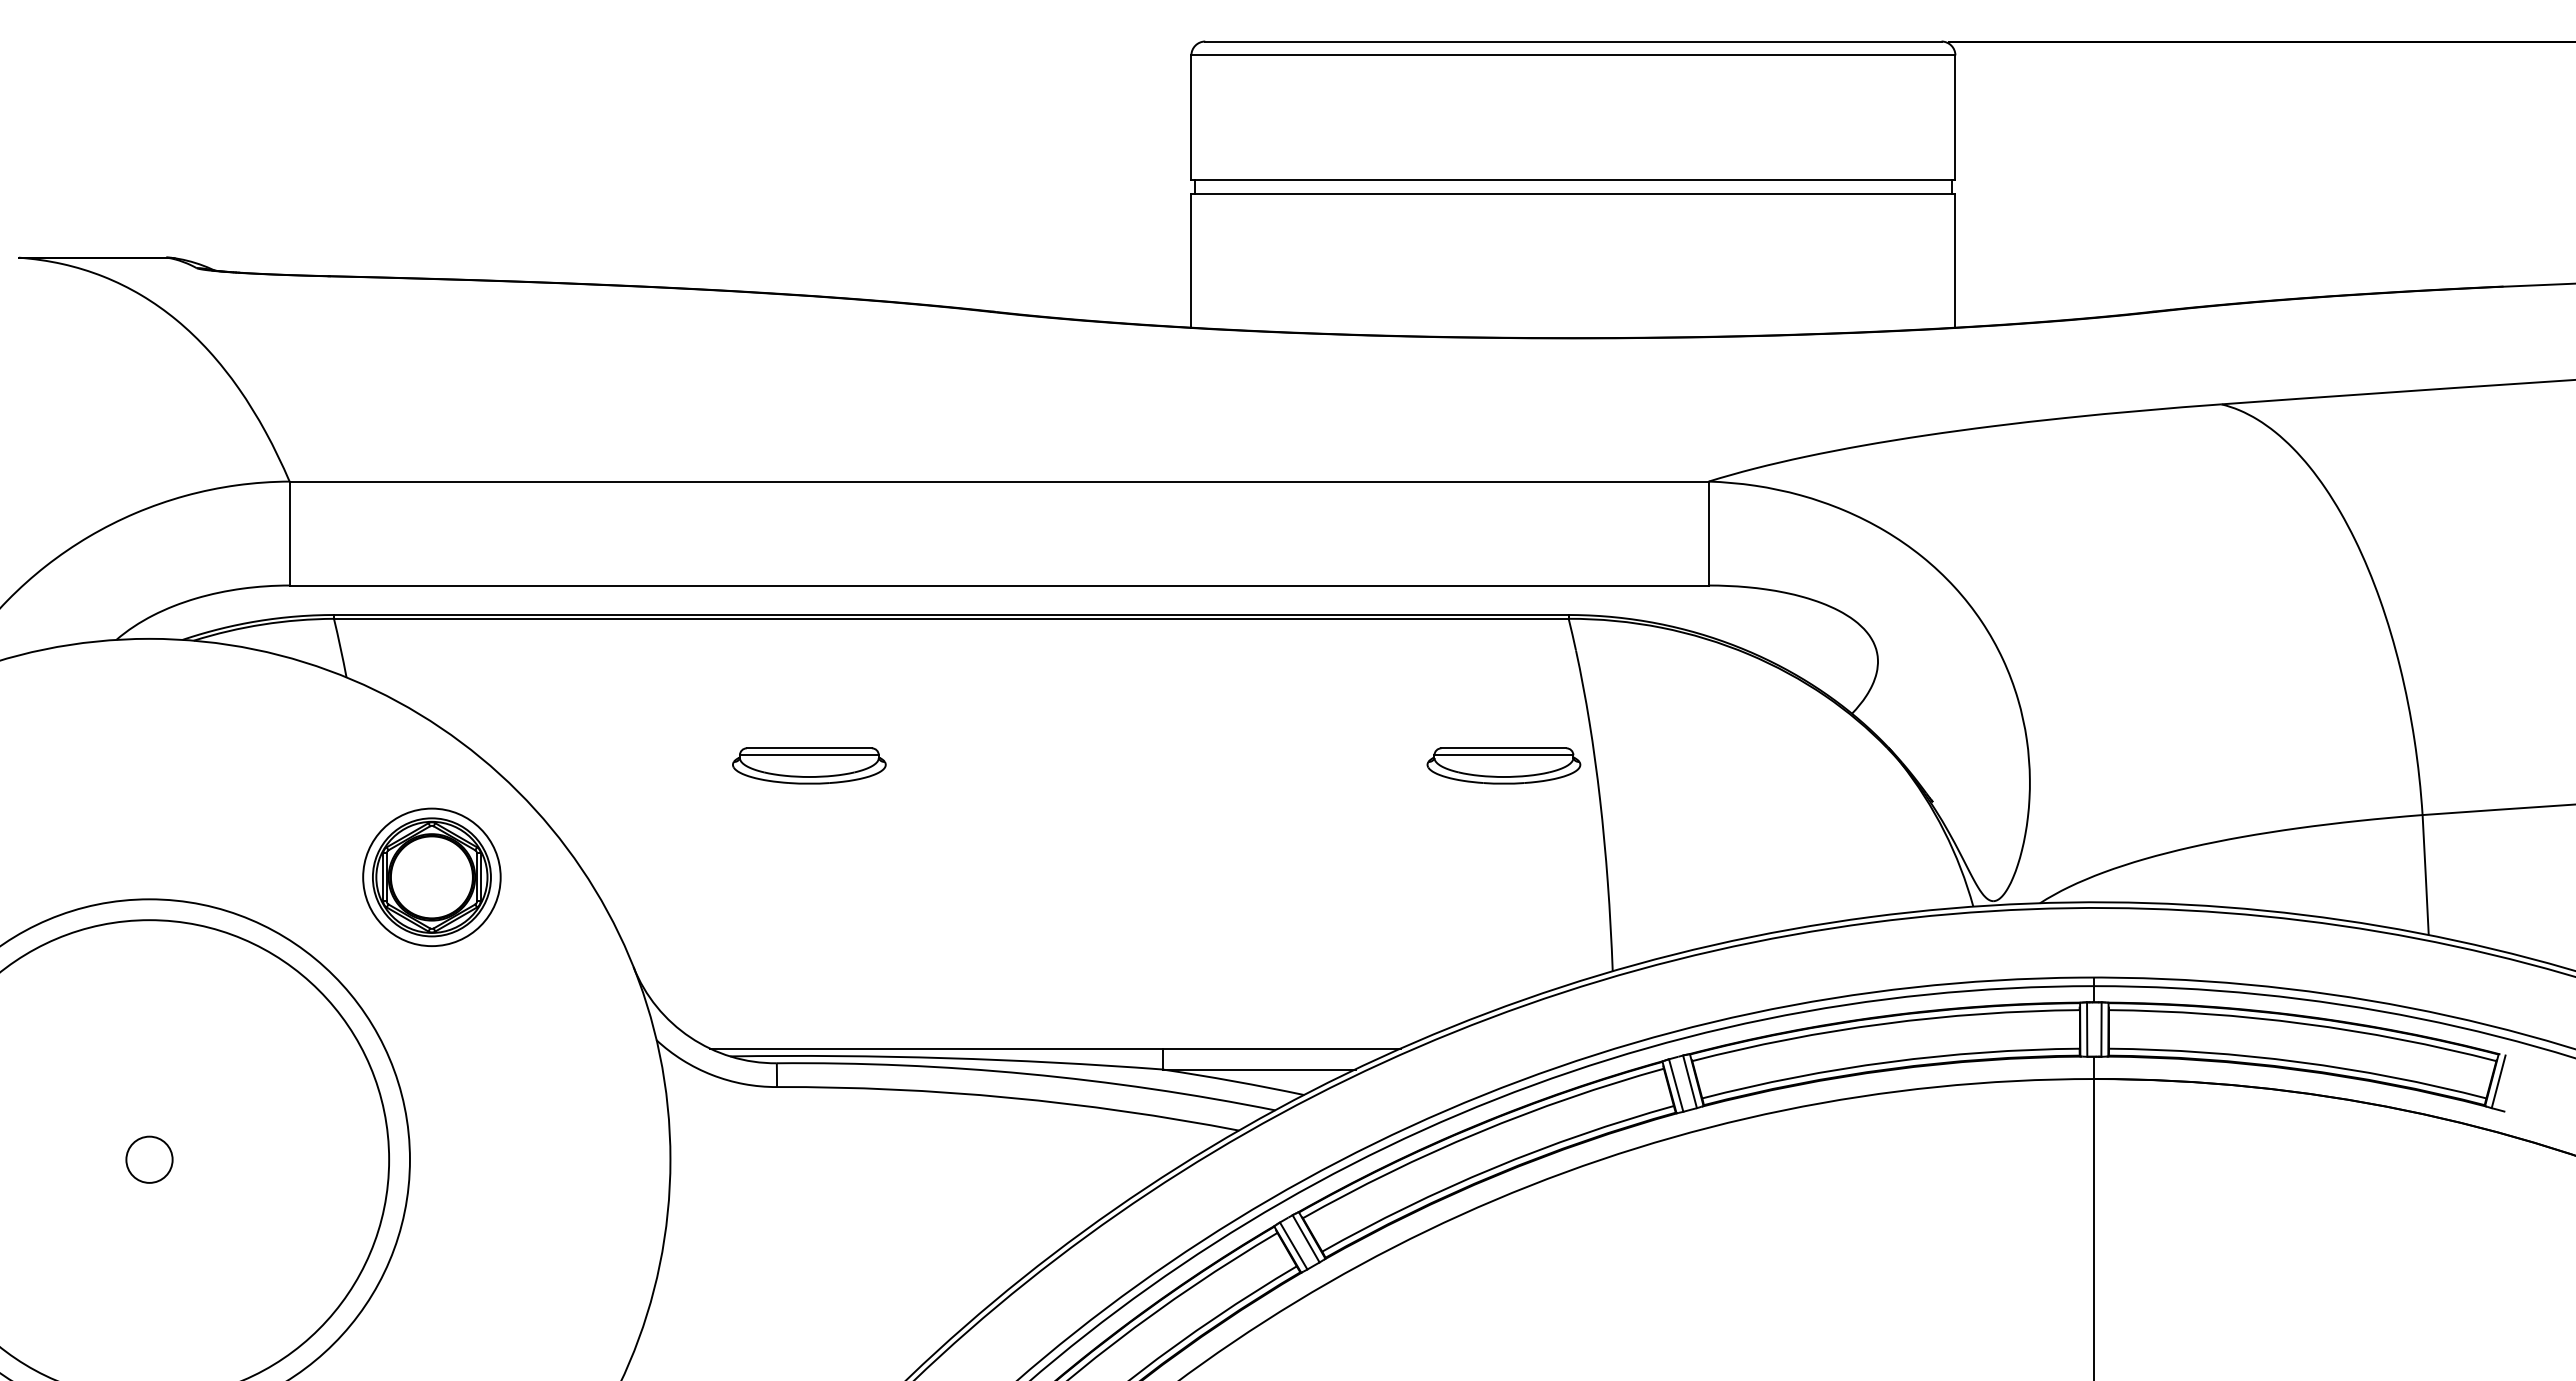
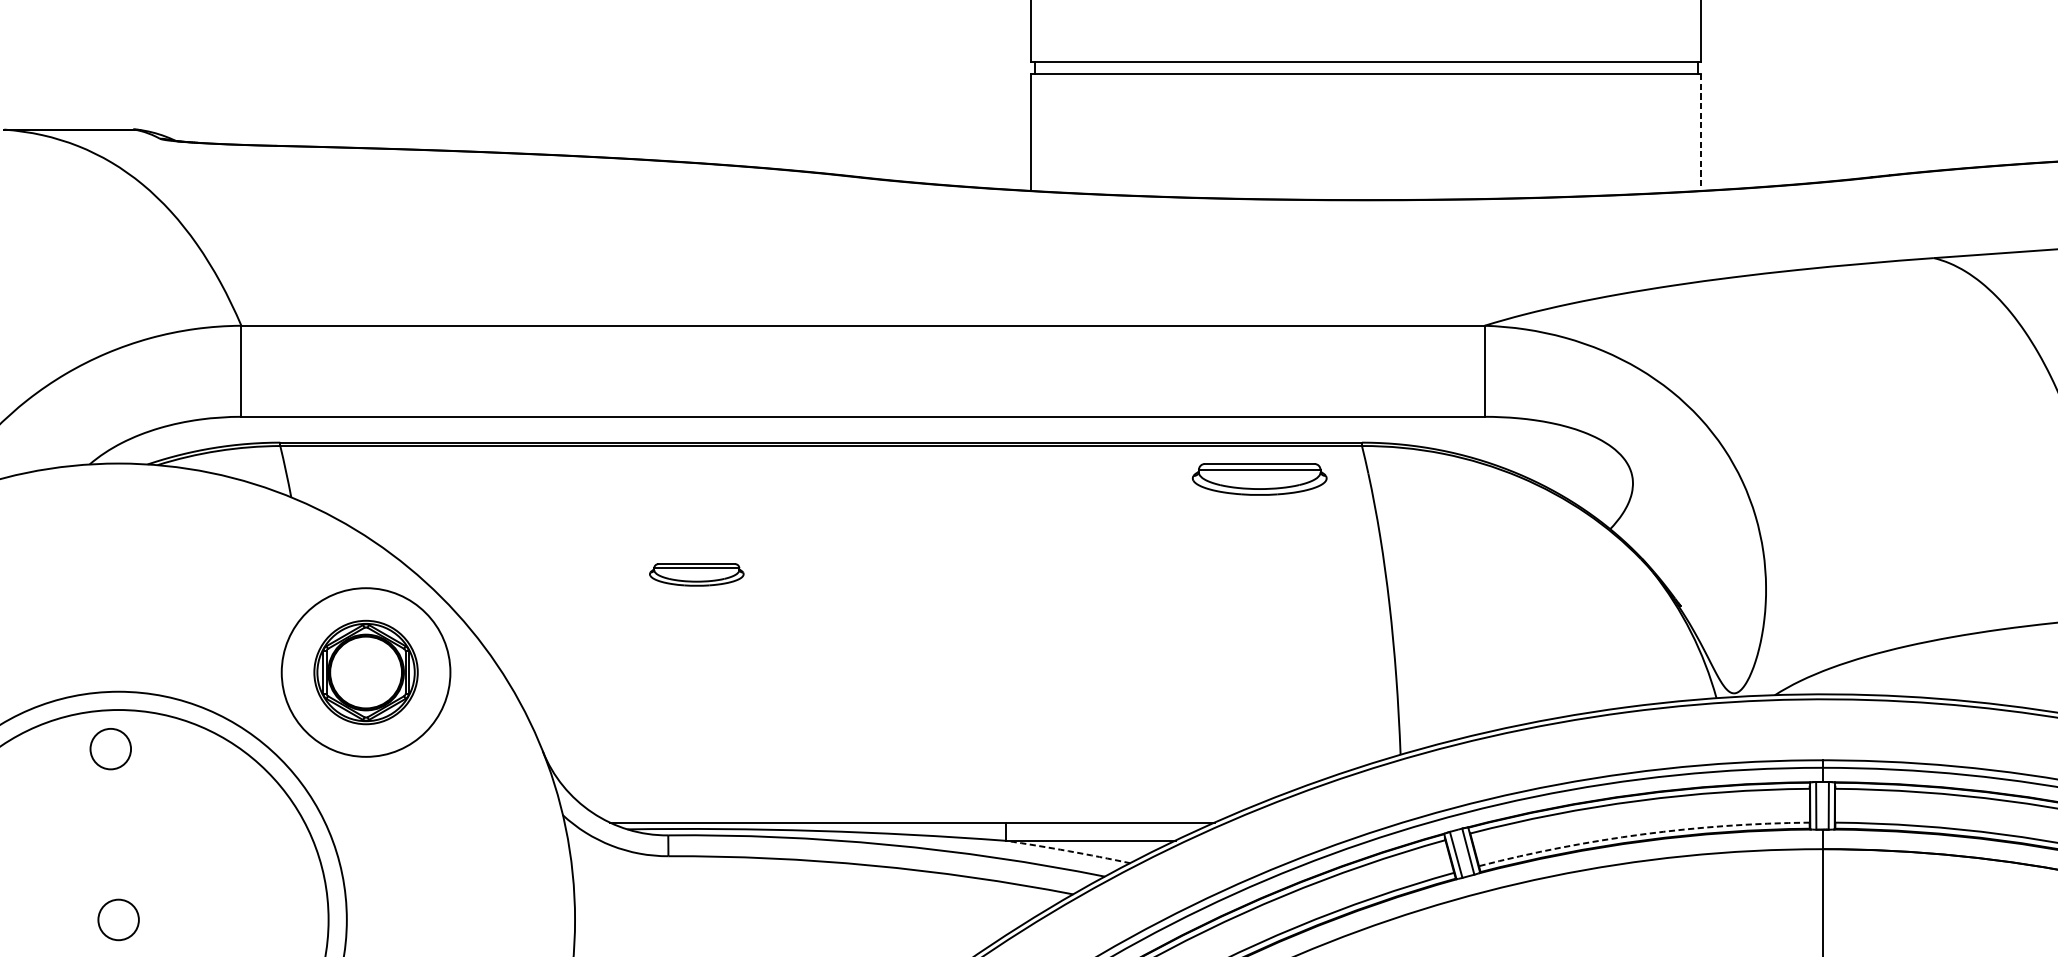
line: (1955, 261) -> (1700, 132), solid -> dashed
part: (809, 765) -> (696, 574), size x0.7
part: (1503, 765) -> (1259, 479), moved
circle: (431, 877) -> (365, 672), size x1.4
circle: (140, 964) -> (110, 748), added
arc: (1889, 1062) -> (1643, 834), solid -> dashed
arc: (1233, 1081) -> (1068, 851), solid -> dashed

